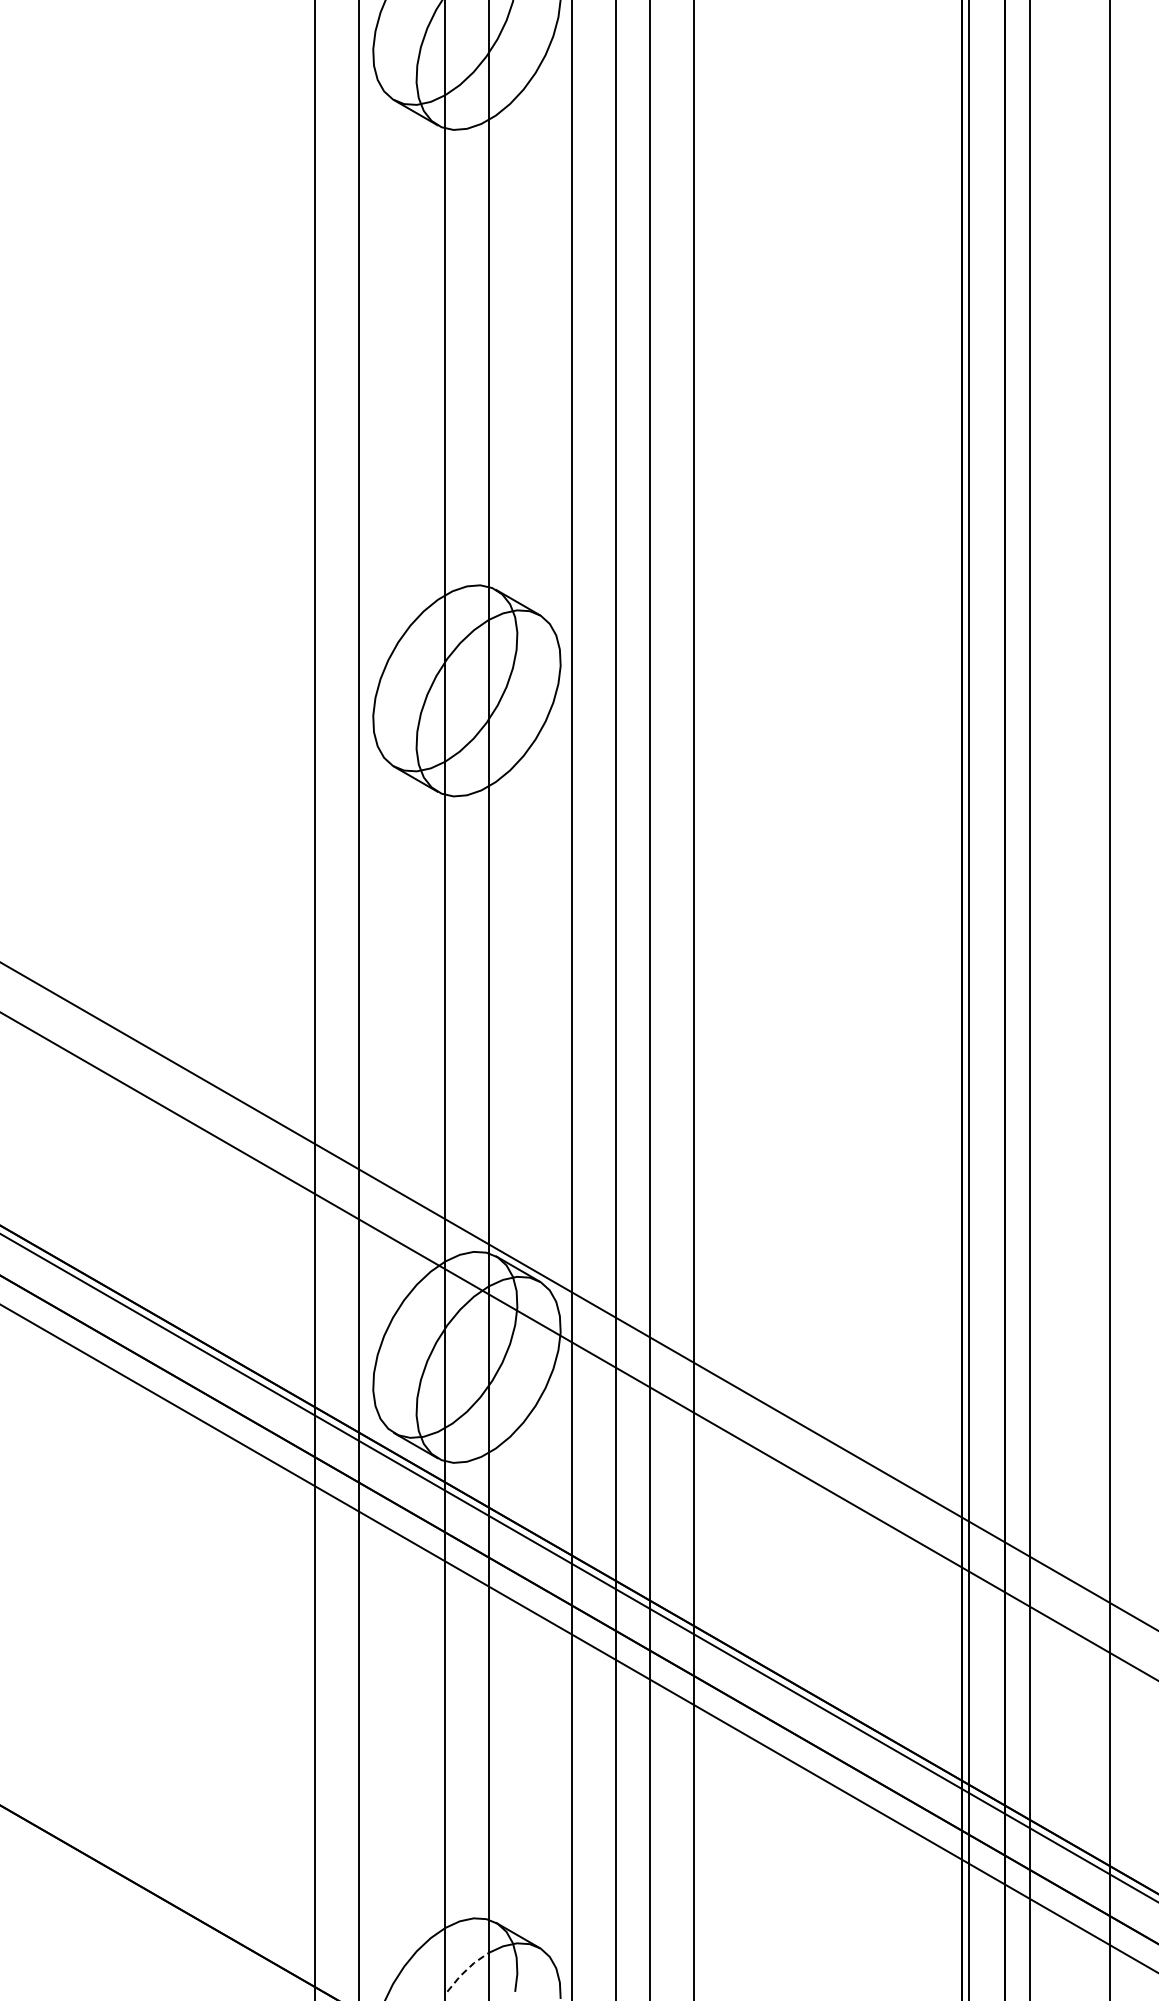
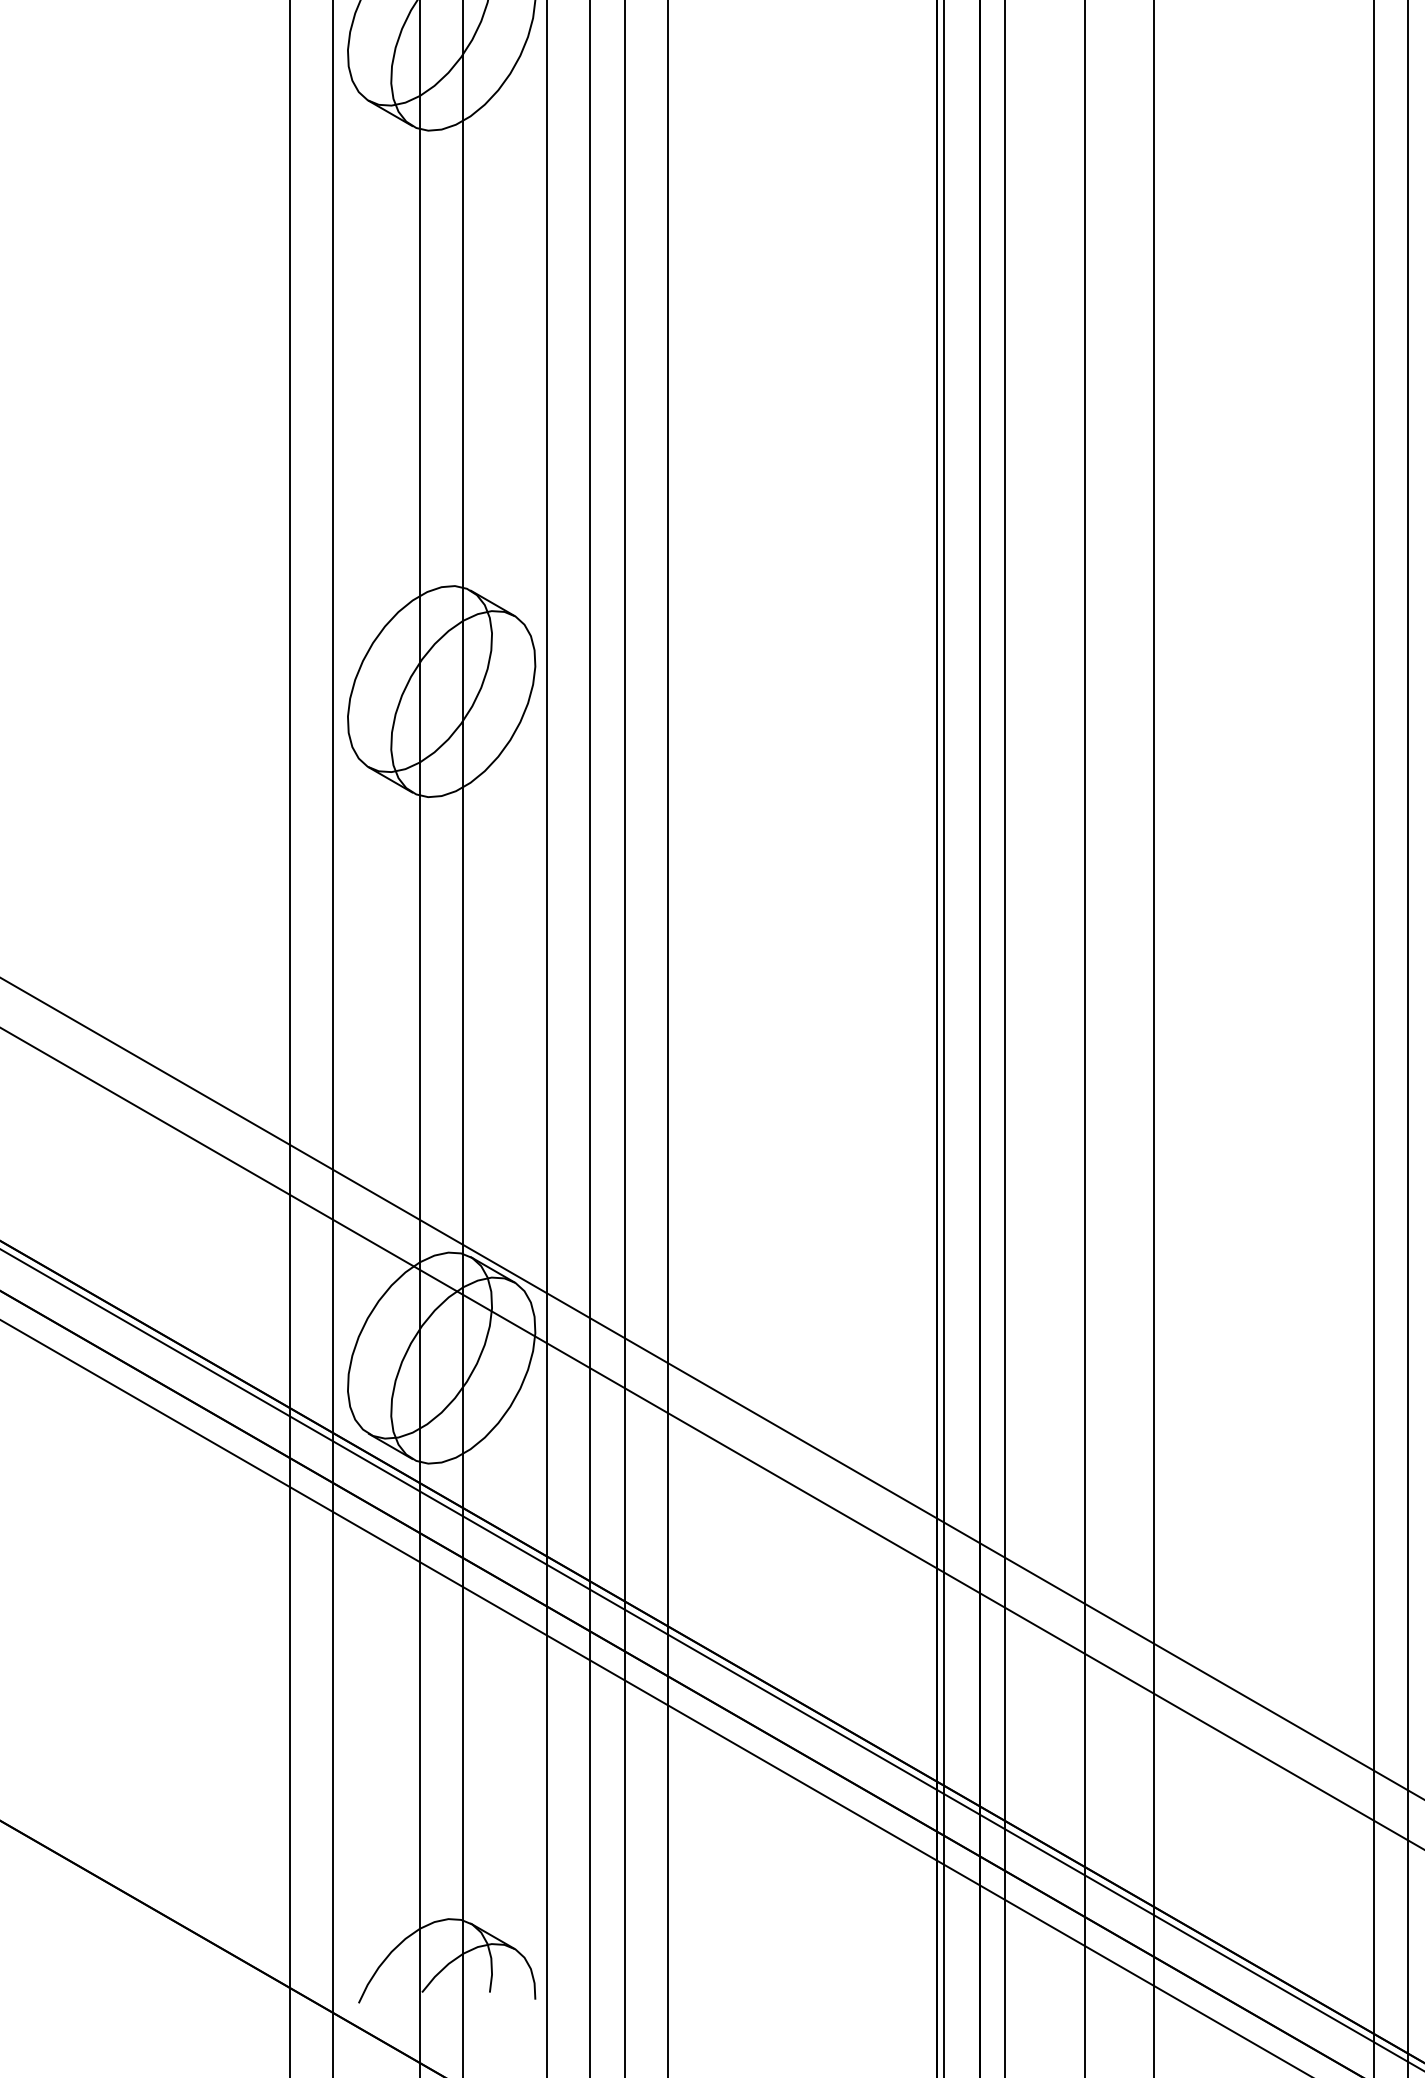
line: (466, 1970) -> (441, 1971), dashed -> solid

